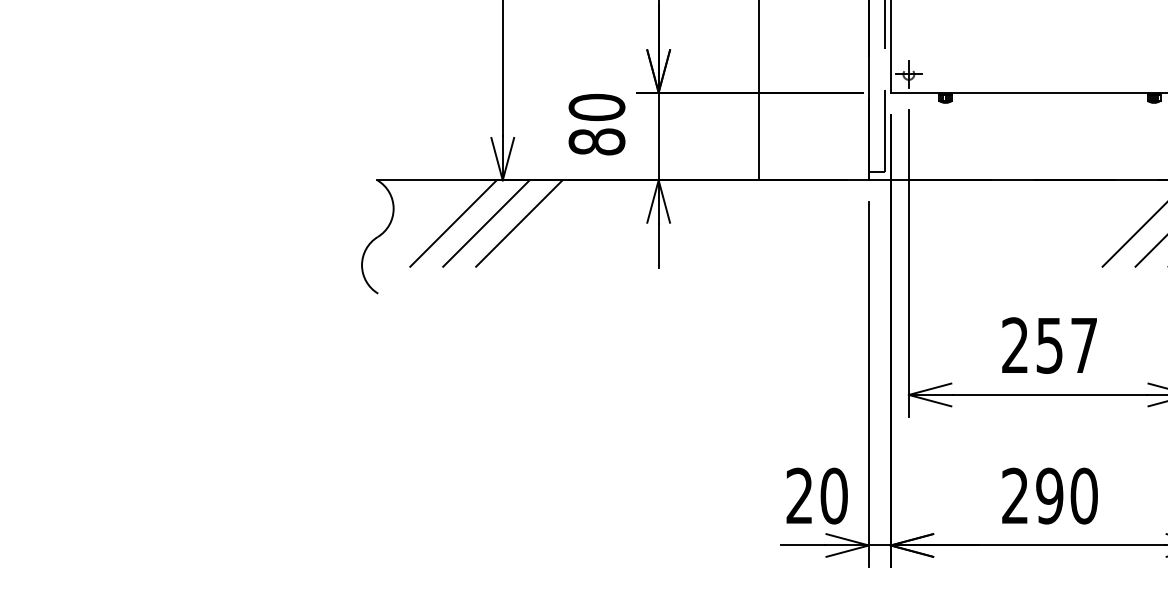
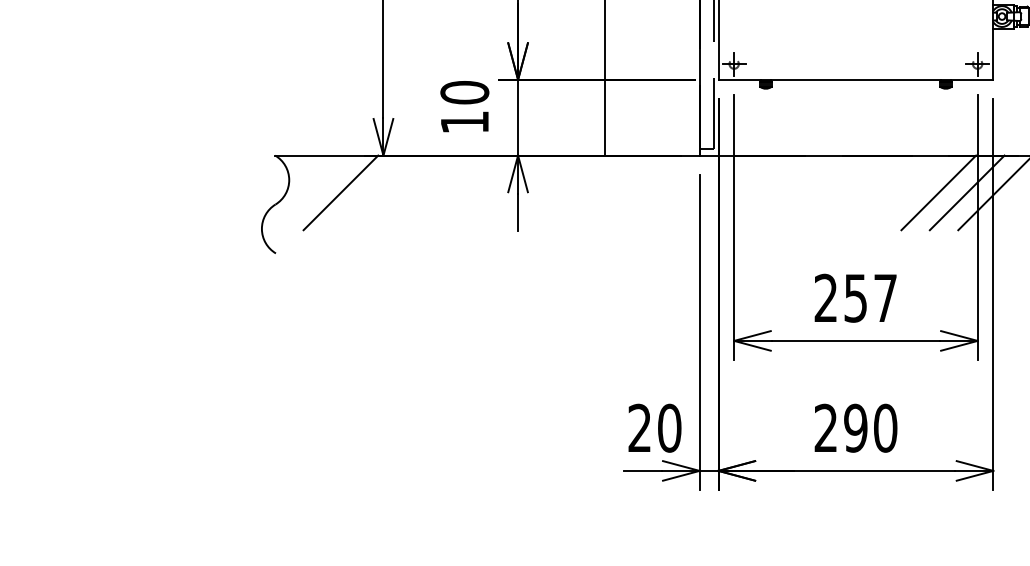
text: (596, 142) -> (464, 122), 80 -> 10
line: (486, 223) -> (369, 192), removed
line: (519, 223) -> (397, 192), removed

